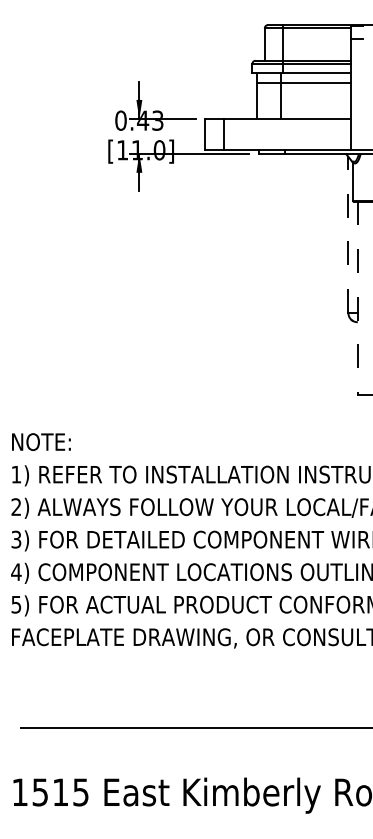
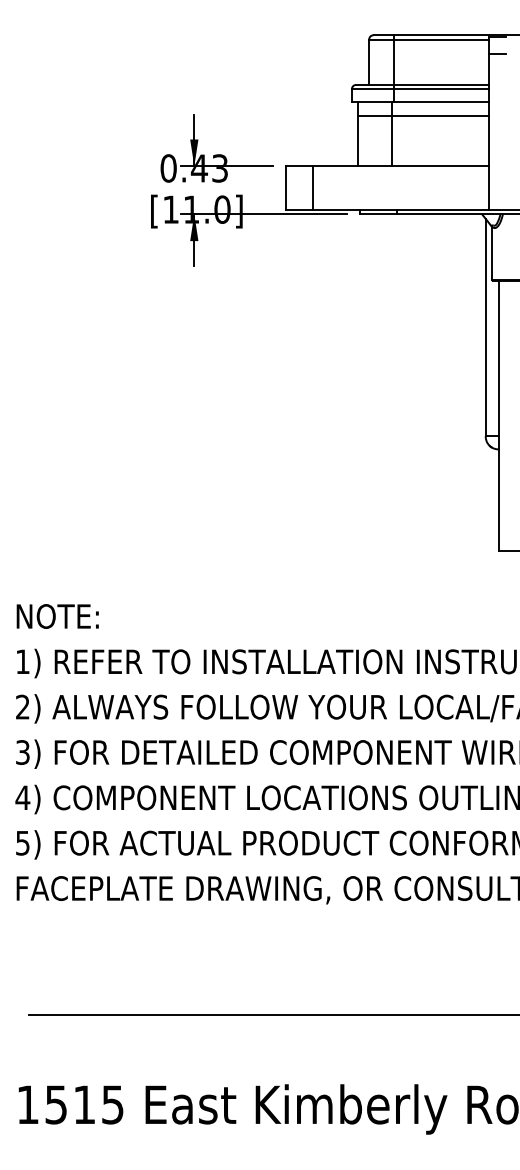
line: (348, 234) -> (485, 327), dashed -> solid
line: (357, 298) -> (498, 416), dashed -> solid

